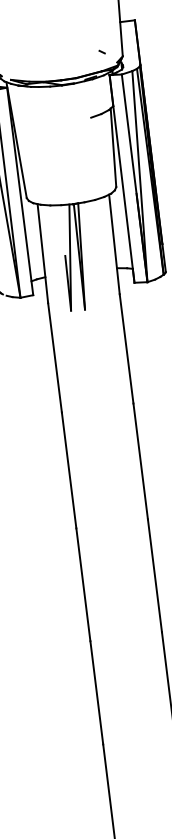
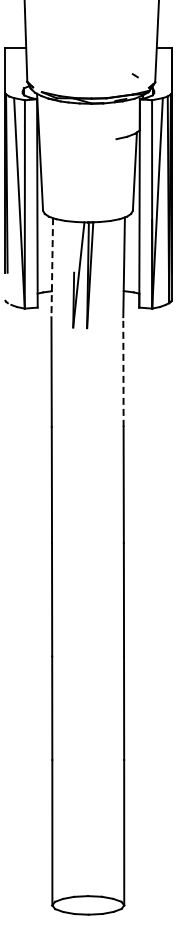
line: (43, 253) -> (52, 267), solid -> dashed
line: (126, 349) -> (123, 372), solid -> dashed

